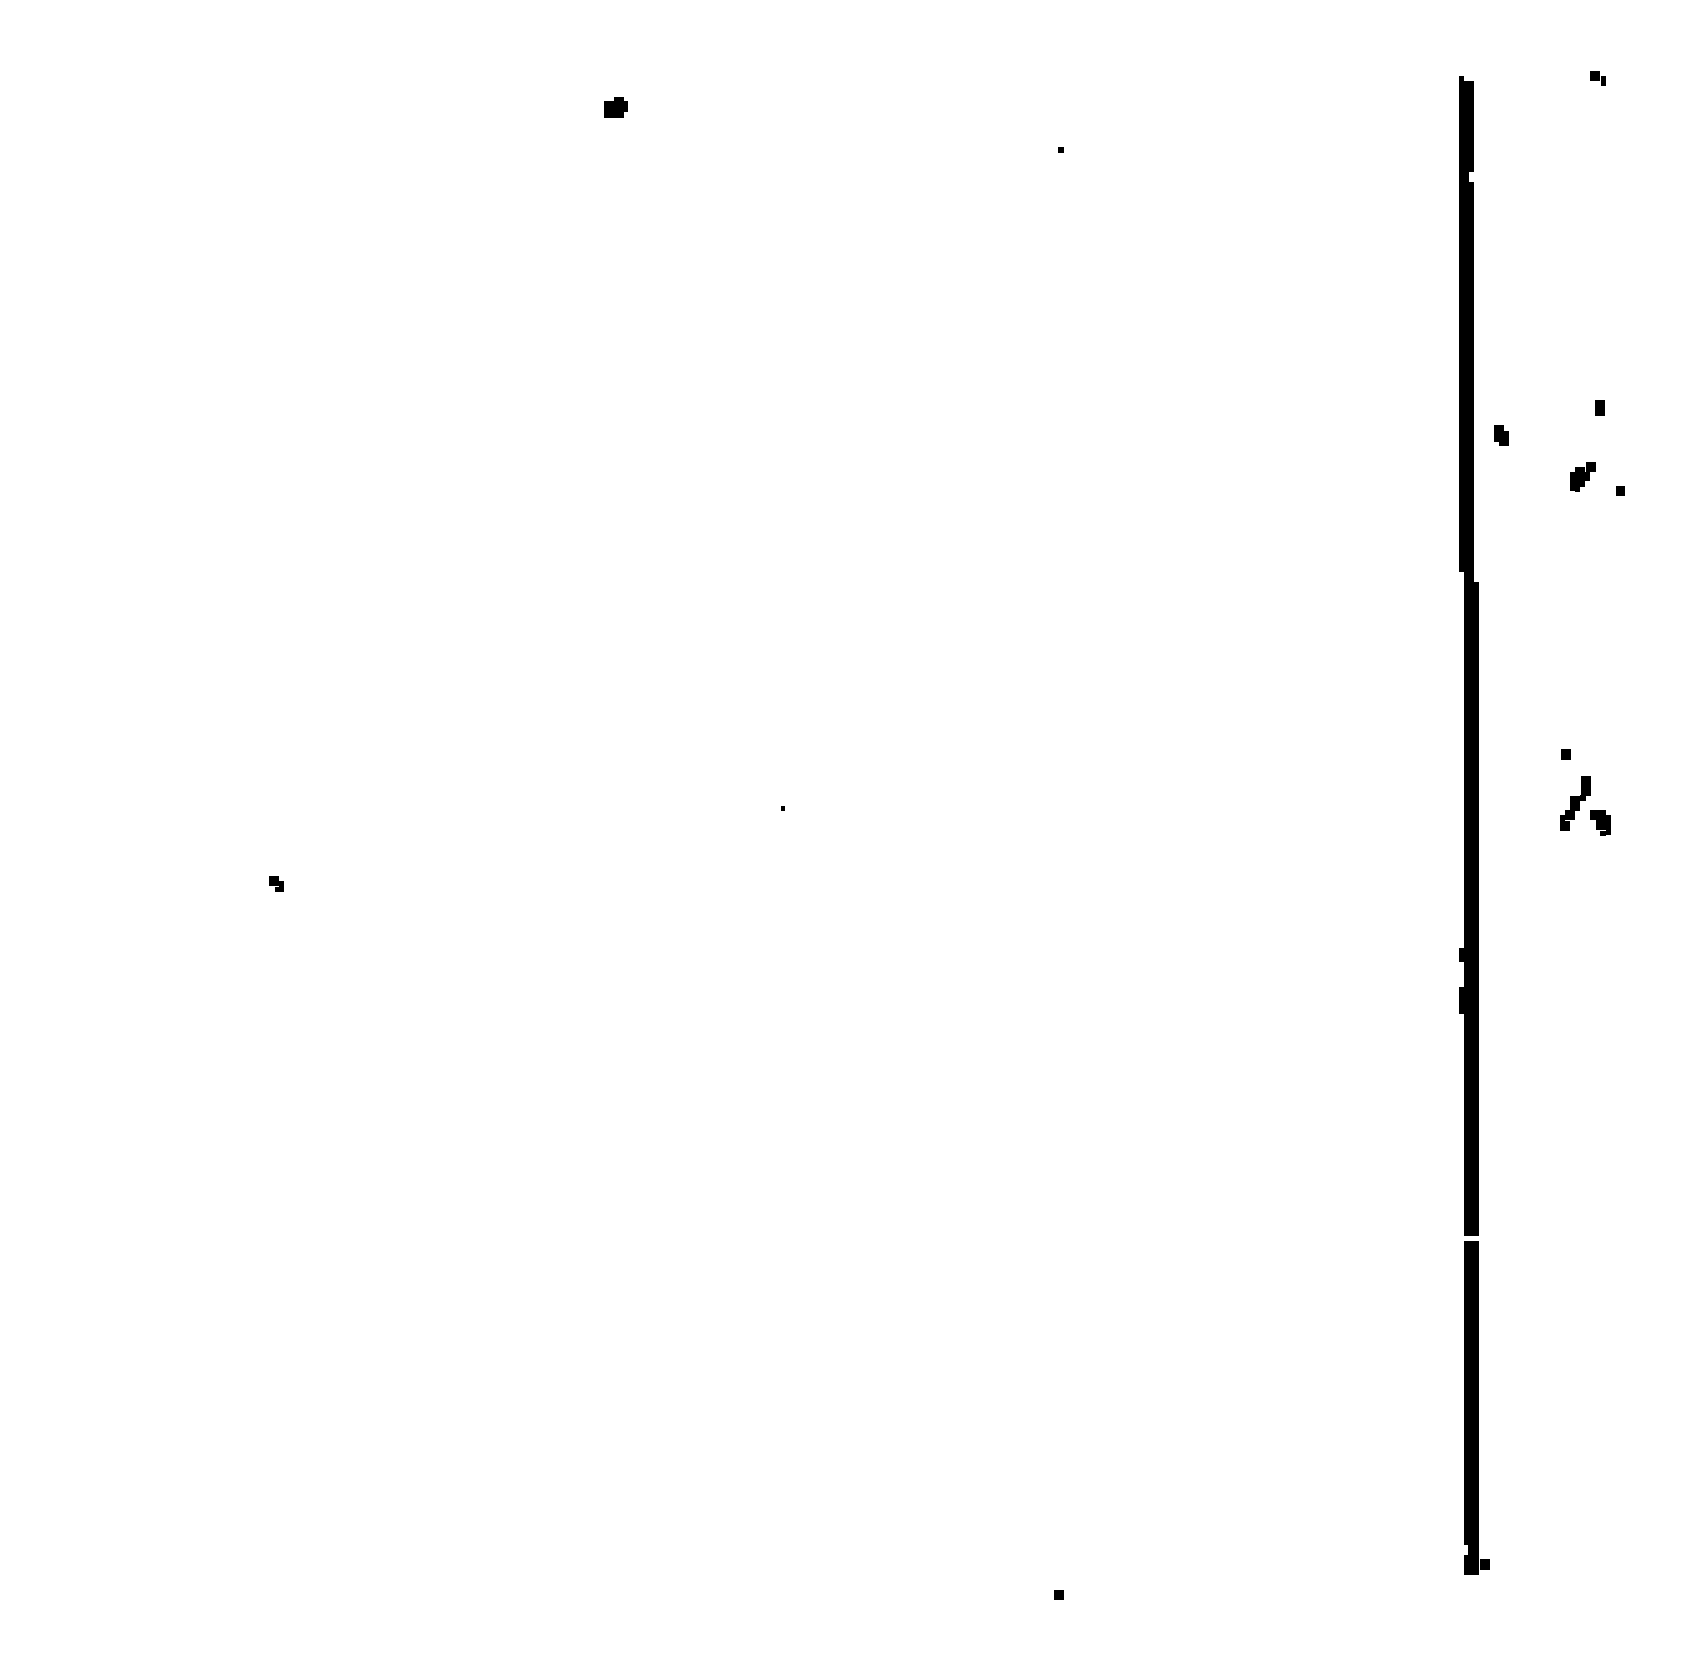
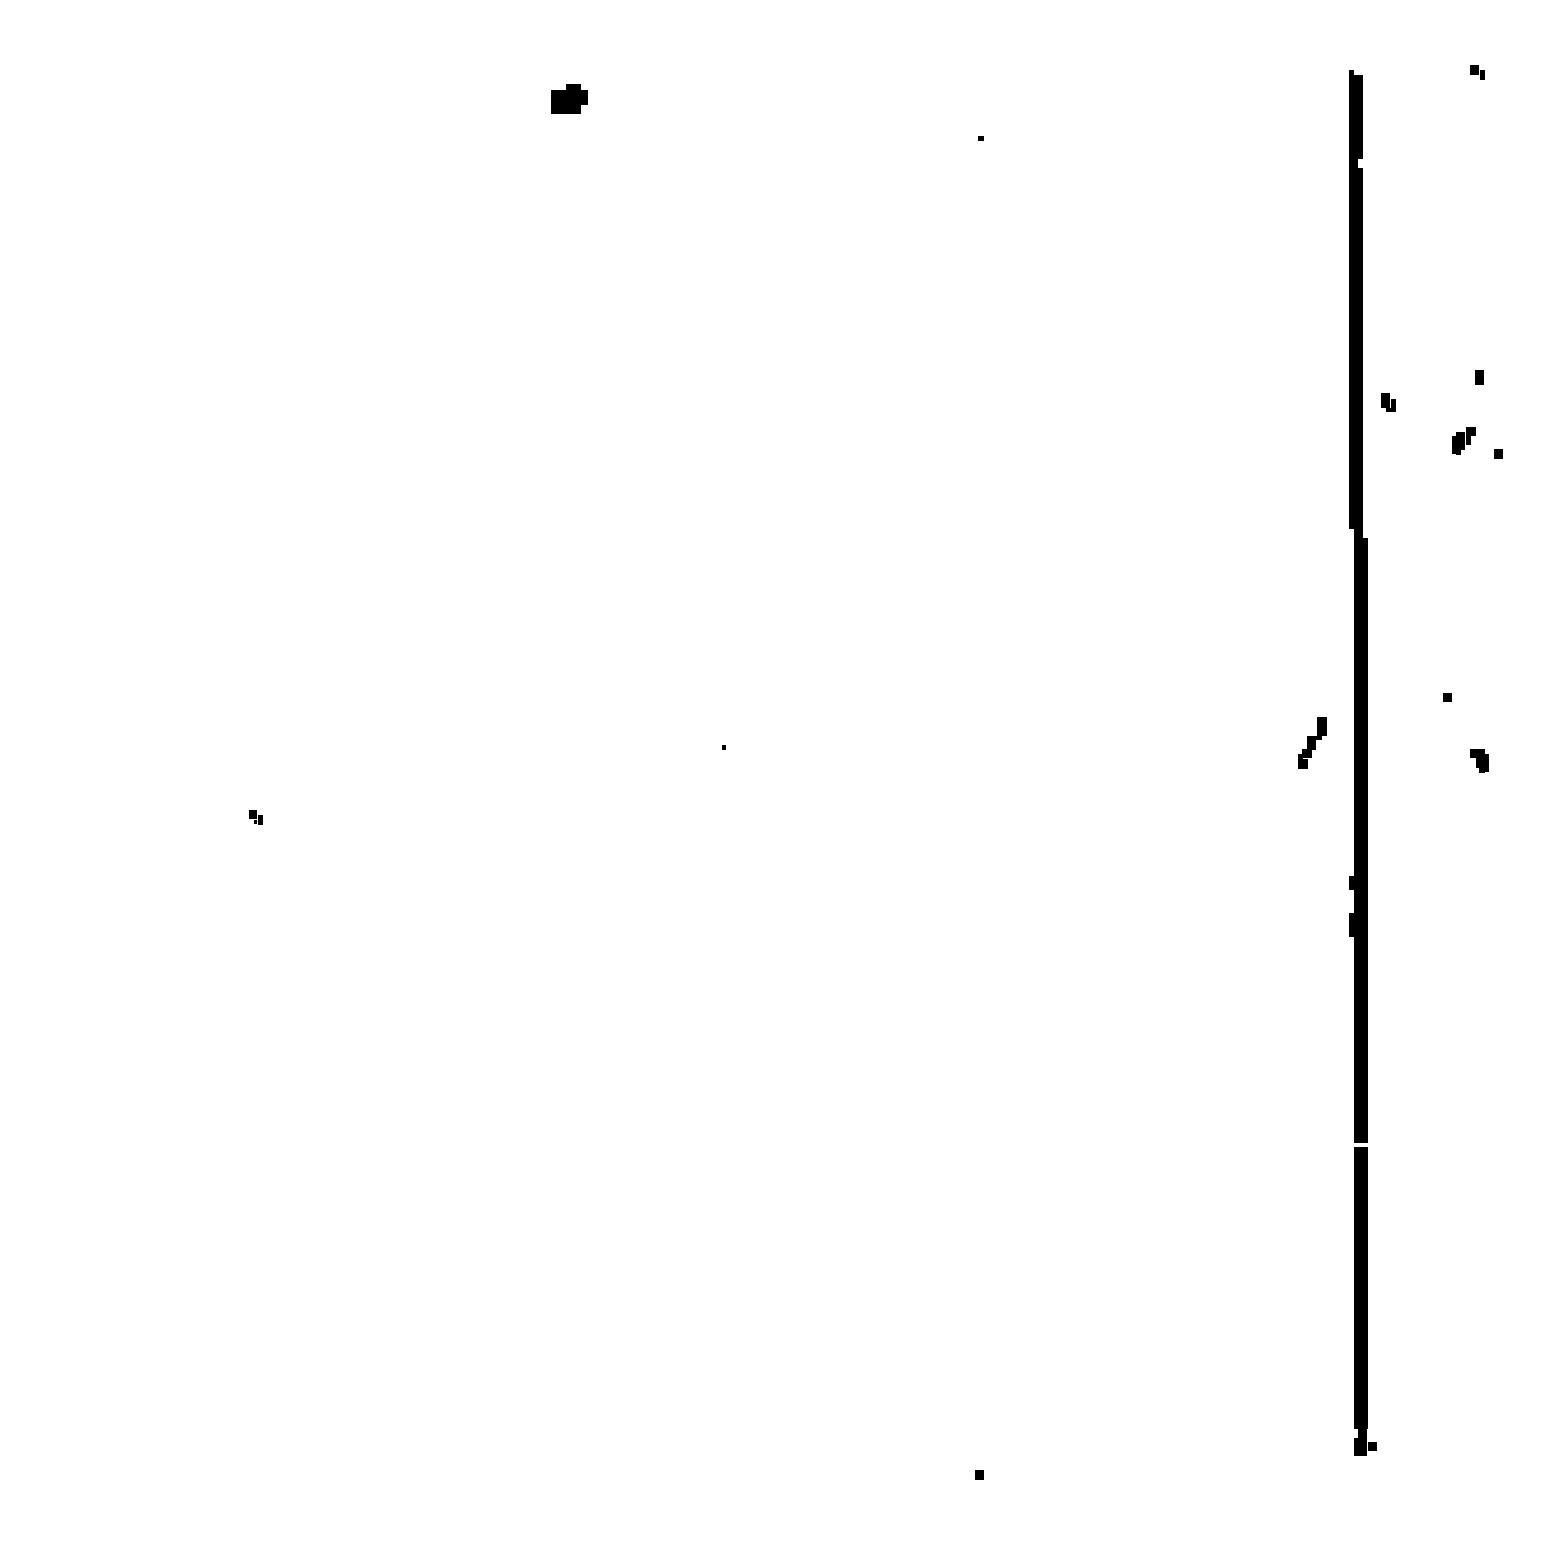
part: (615, 107) -> (568, 99), size x1.6
part: (1575, 803) -> (1312, 742), moved

